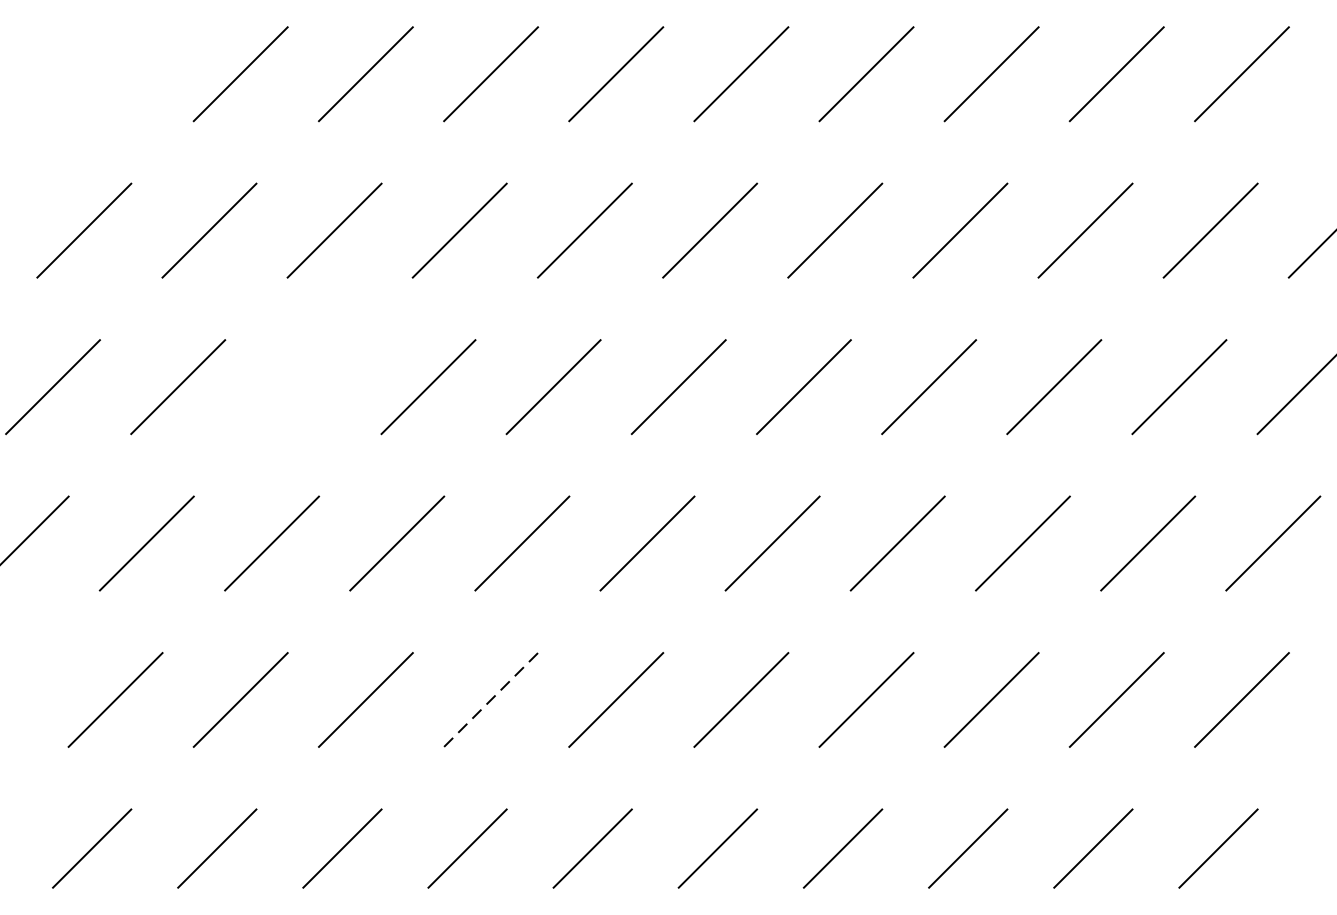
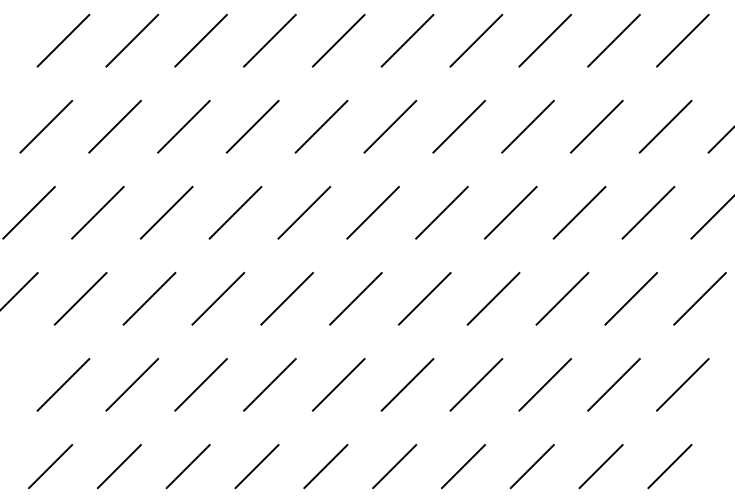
line: (115, 73) -> (63, 40), added
line: (302, 386) -> (166, 212), added
line: (490, 701) -> (269, 385), dashed -> solid

